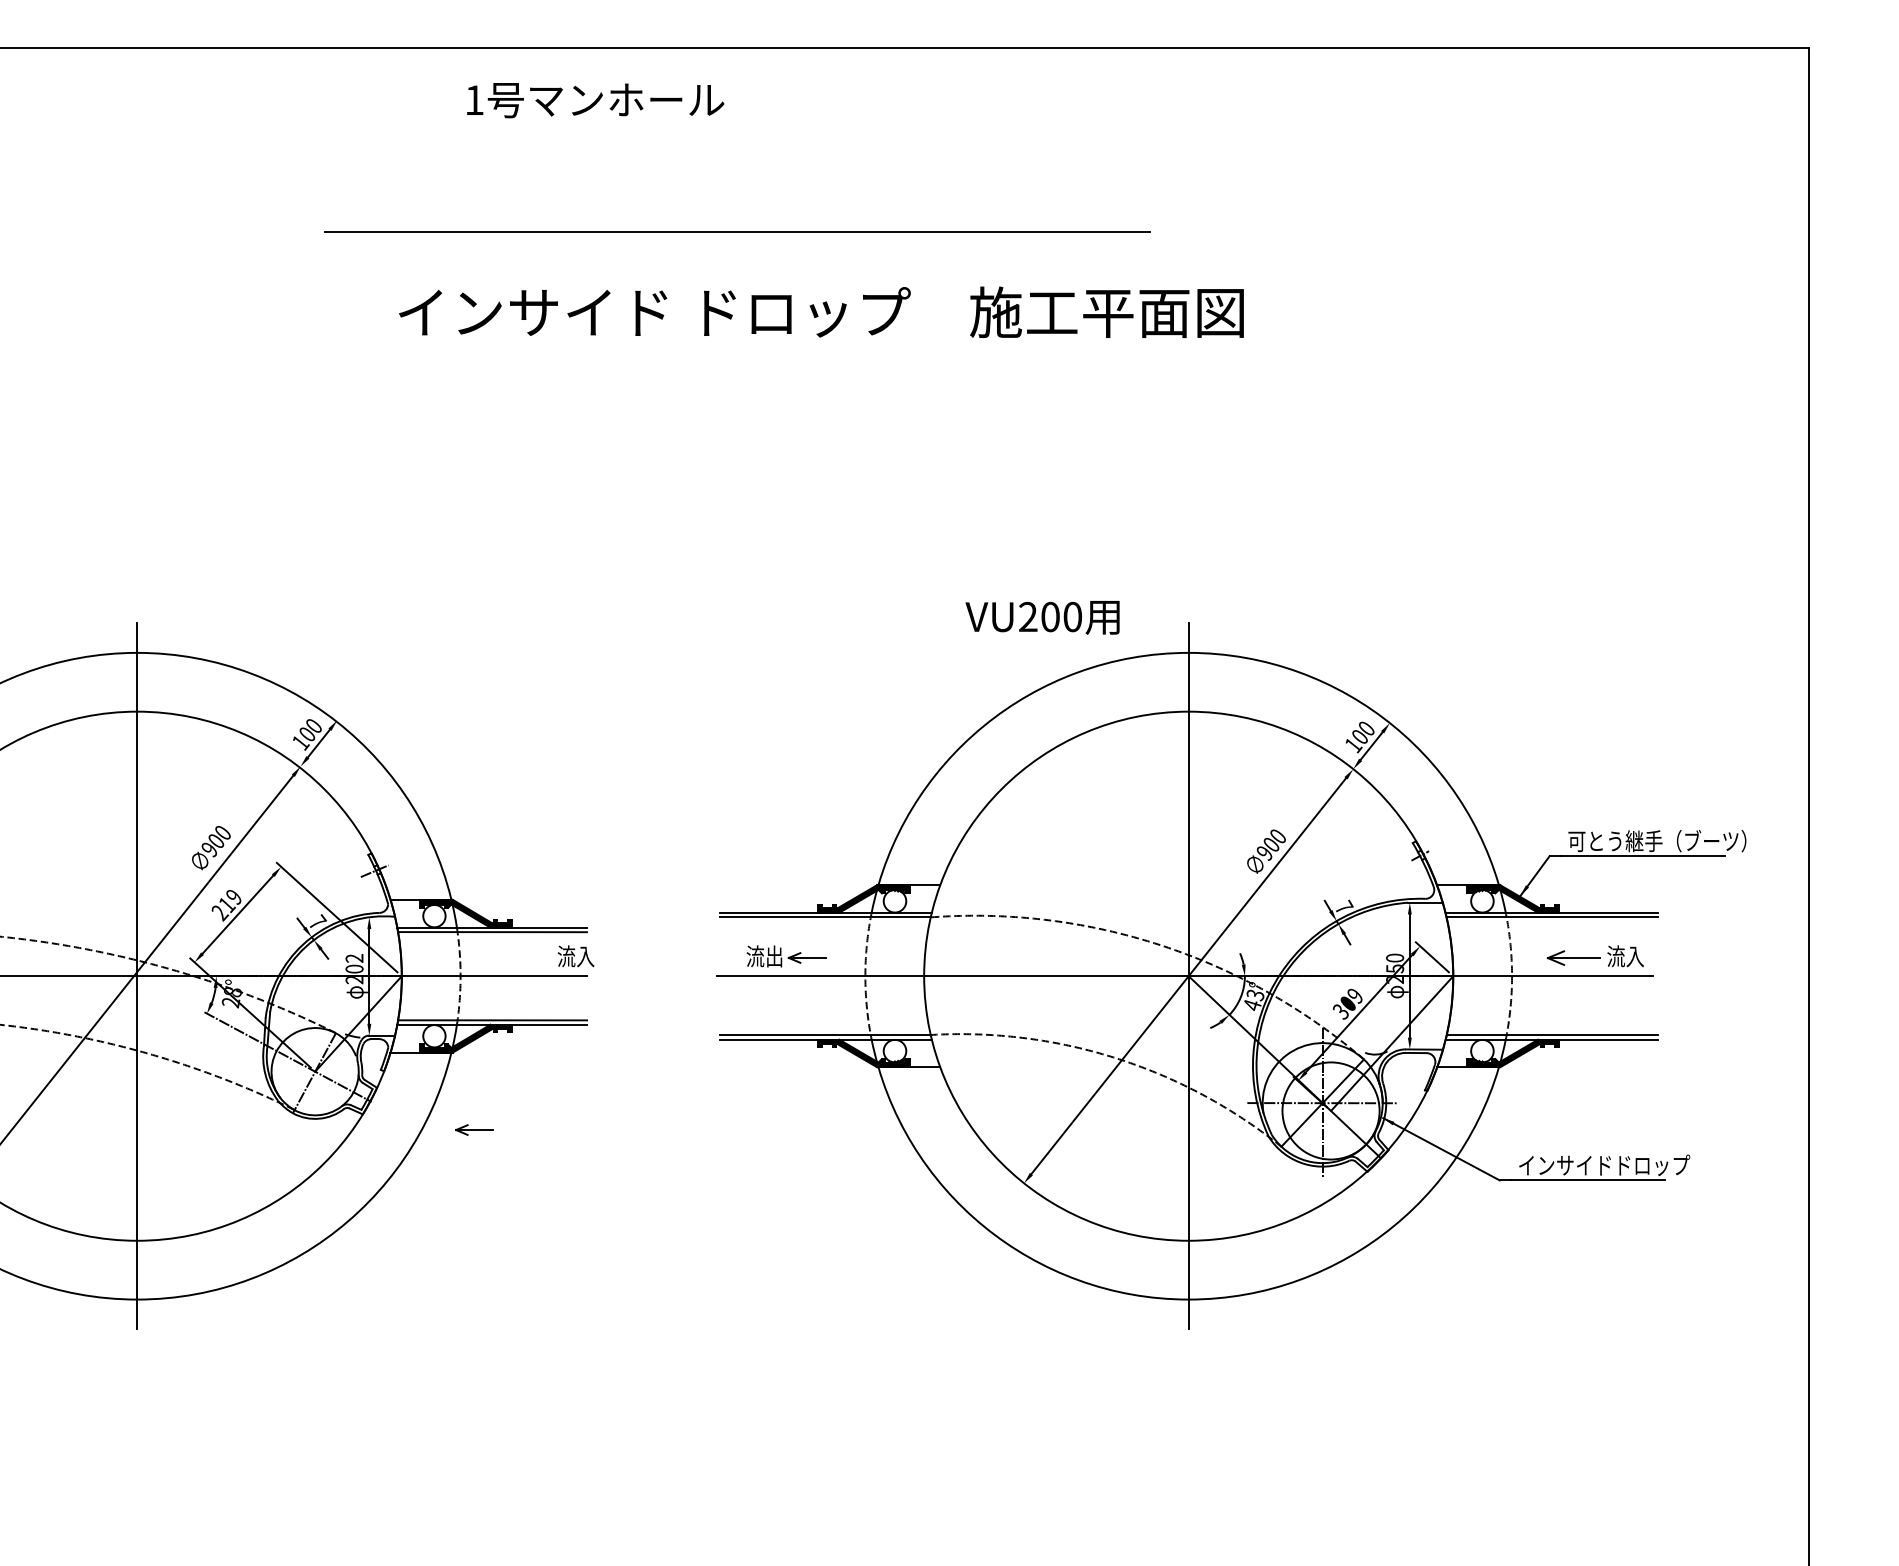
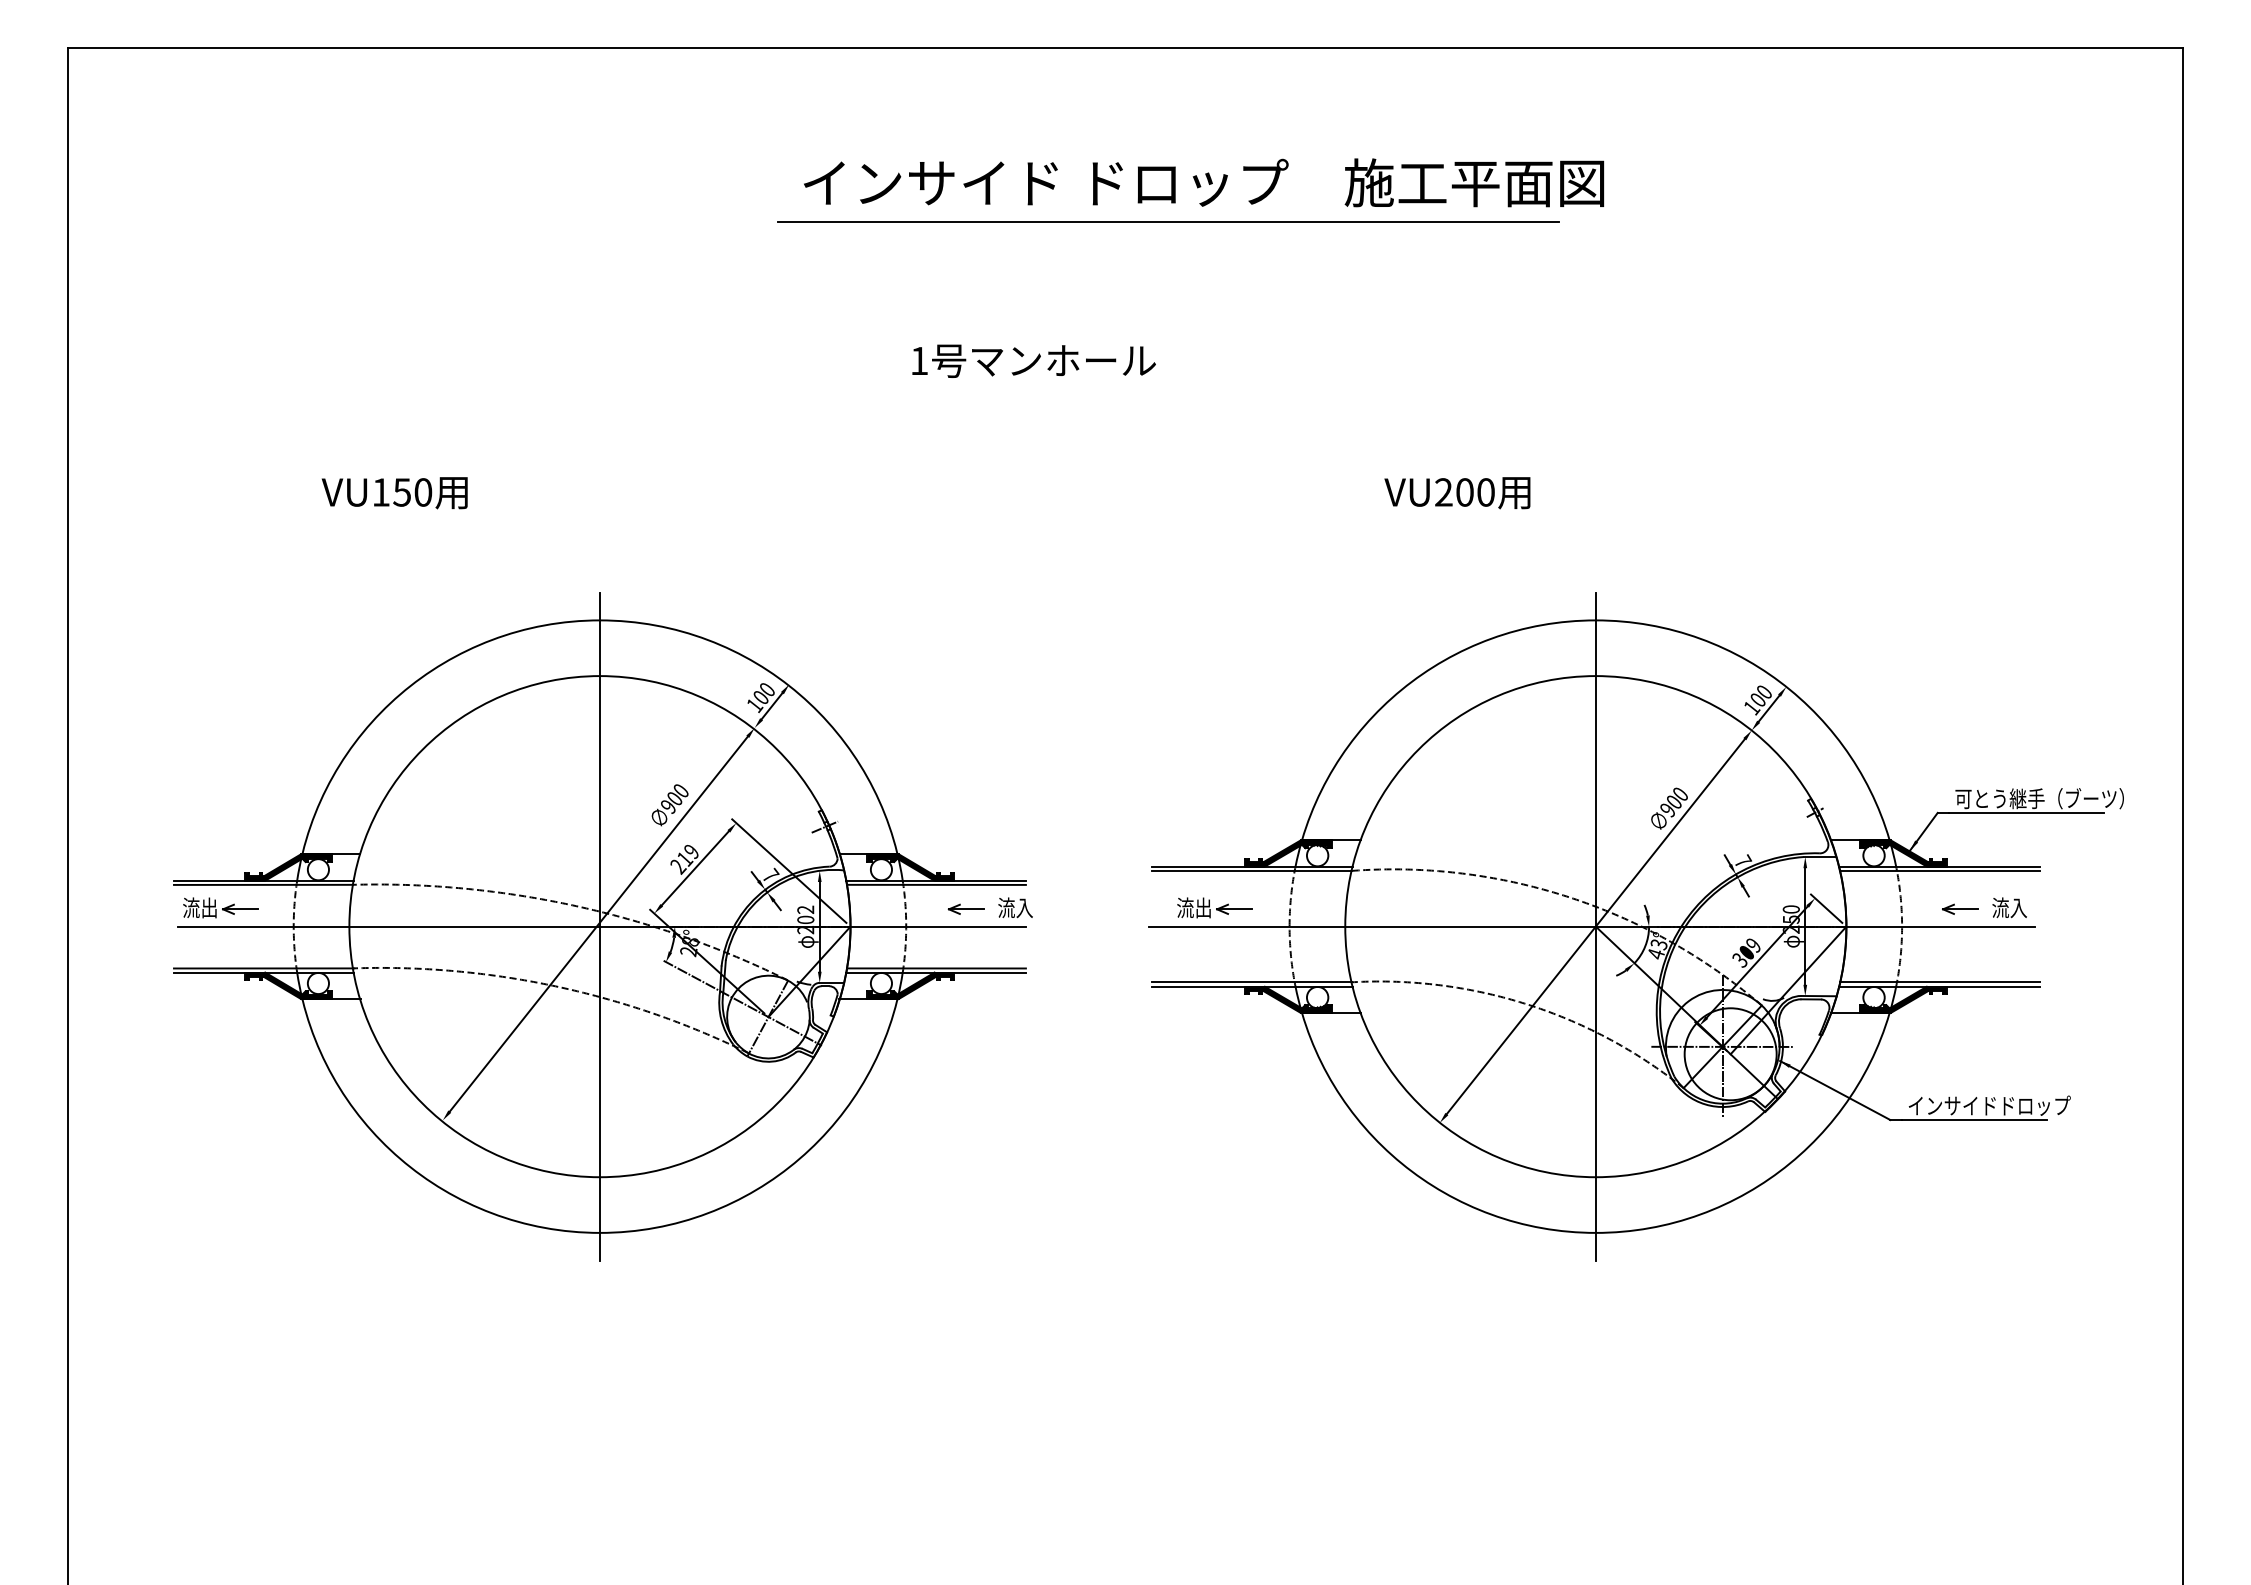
text: (594, 99) -> (1033, 360), moved
text: (821, 311) -> (1204, 182), moved
text: (1042, 618) -> (1457, 493), moved
part: (1573, 957) -> (1960, 908), size x0.71
part: (473, 1129) -> (965, 908), moved

